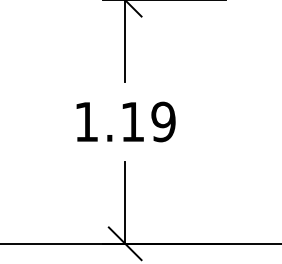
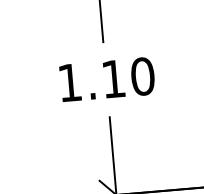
text: (163, 121) -> (142, 76), 1.19 -> 1.10

